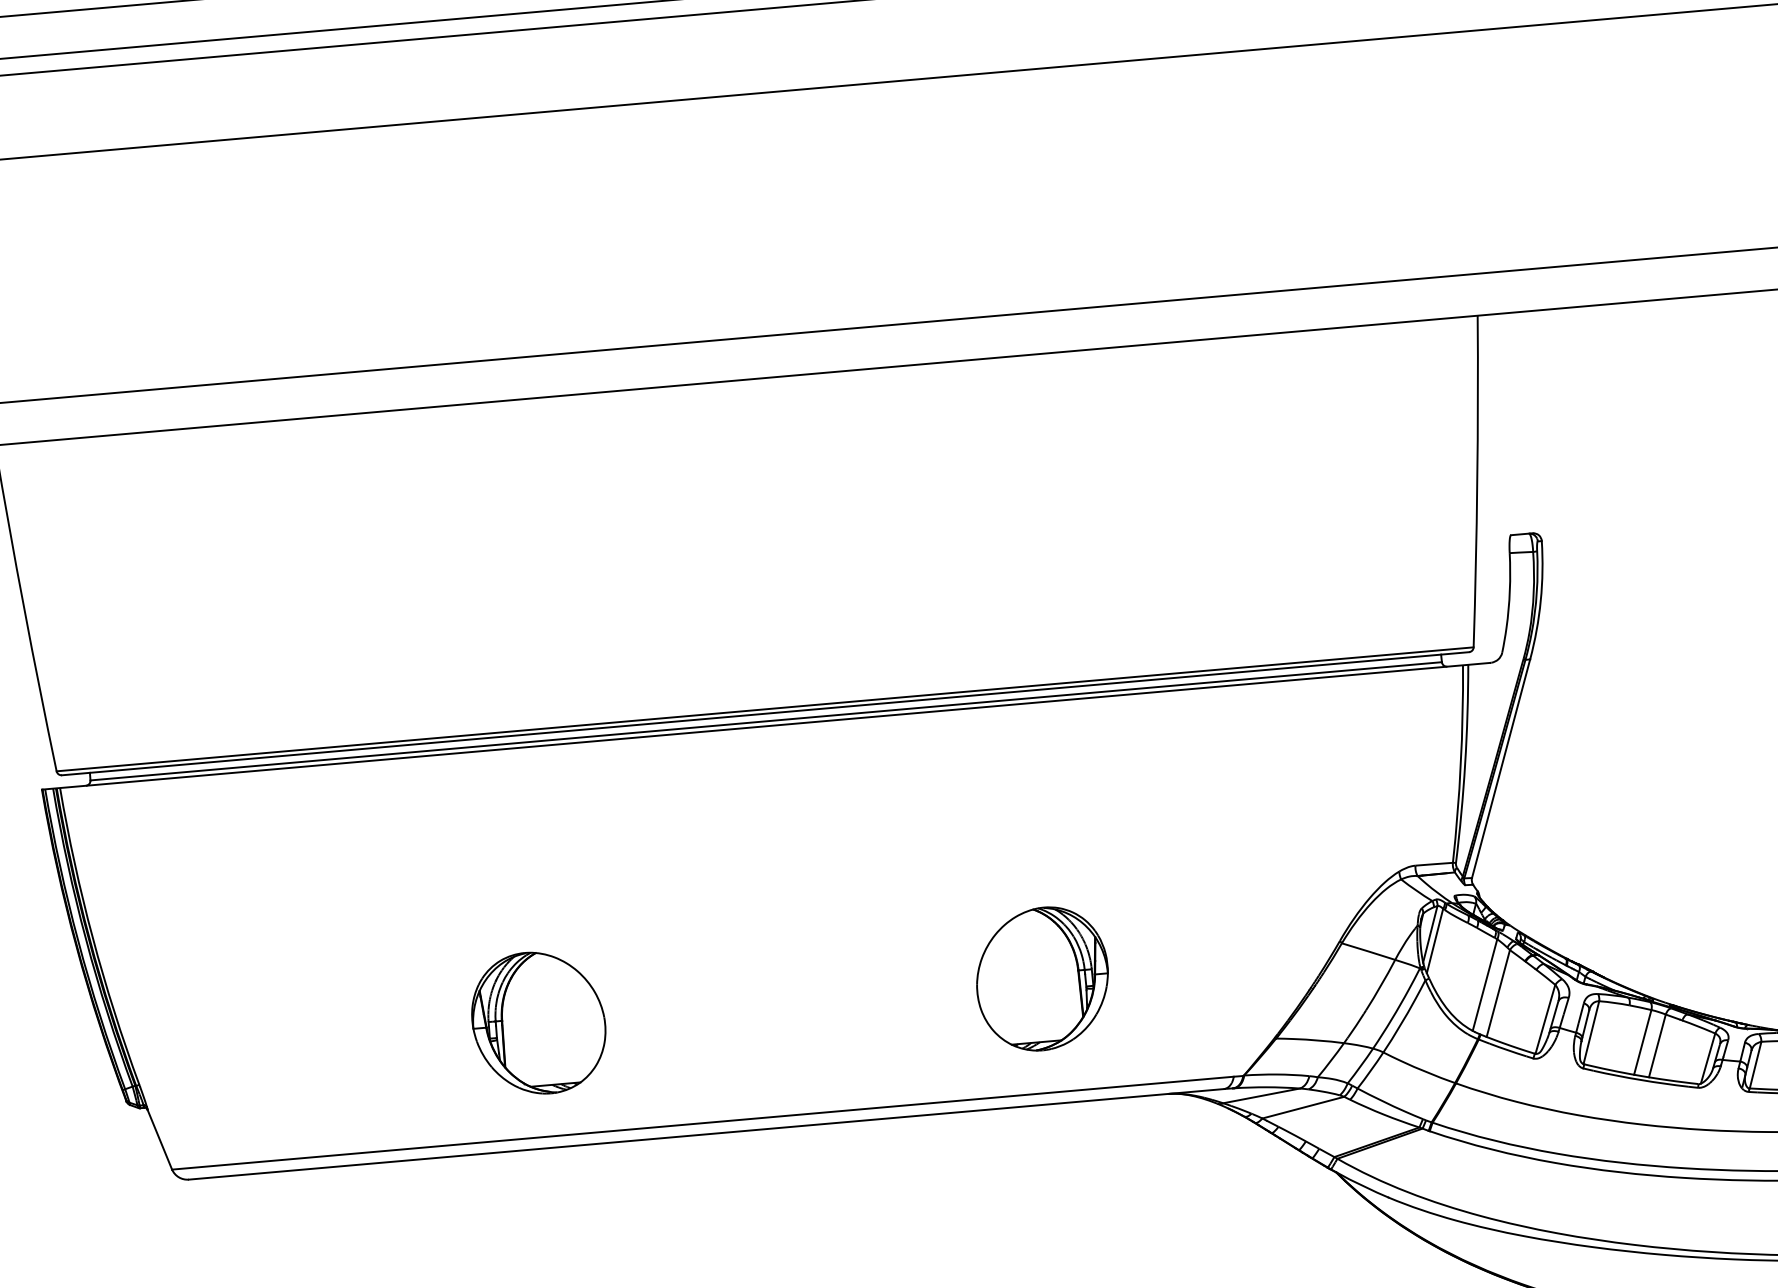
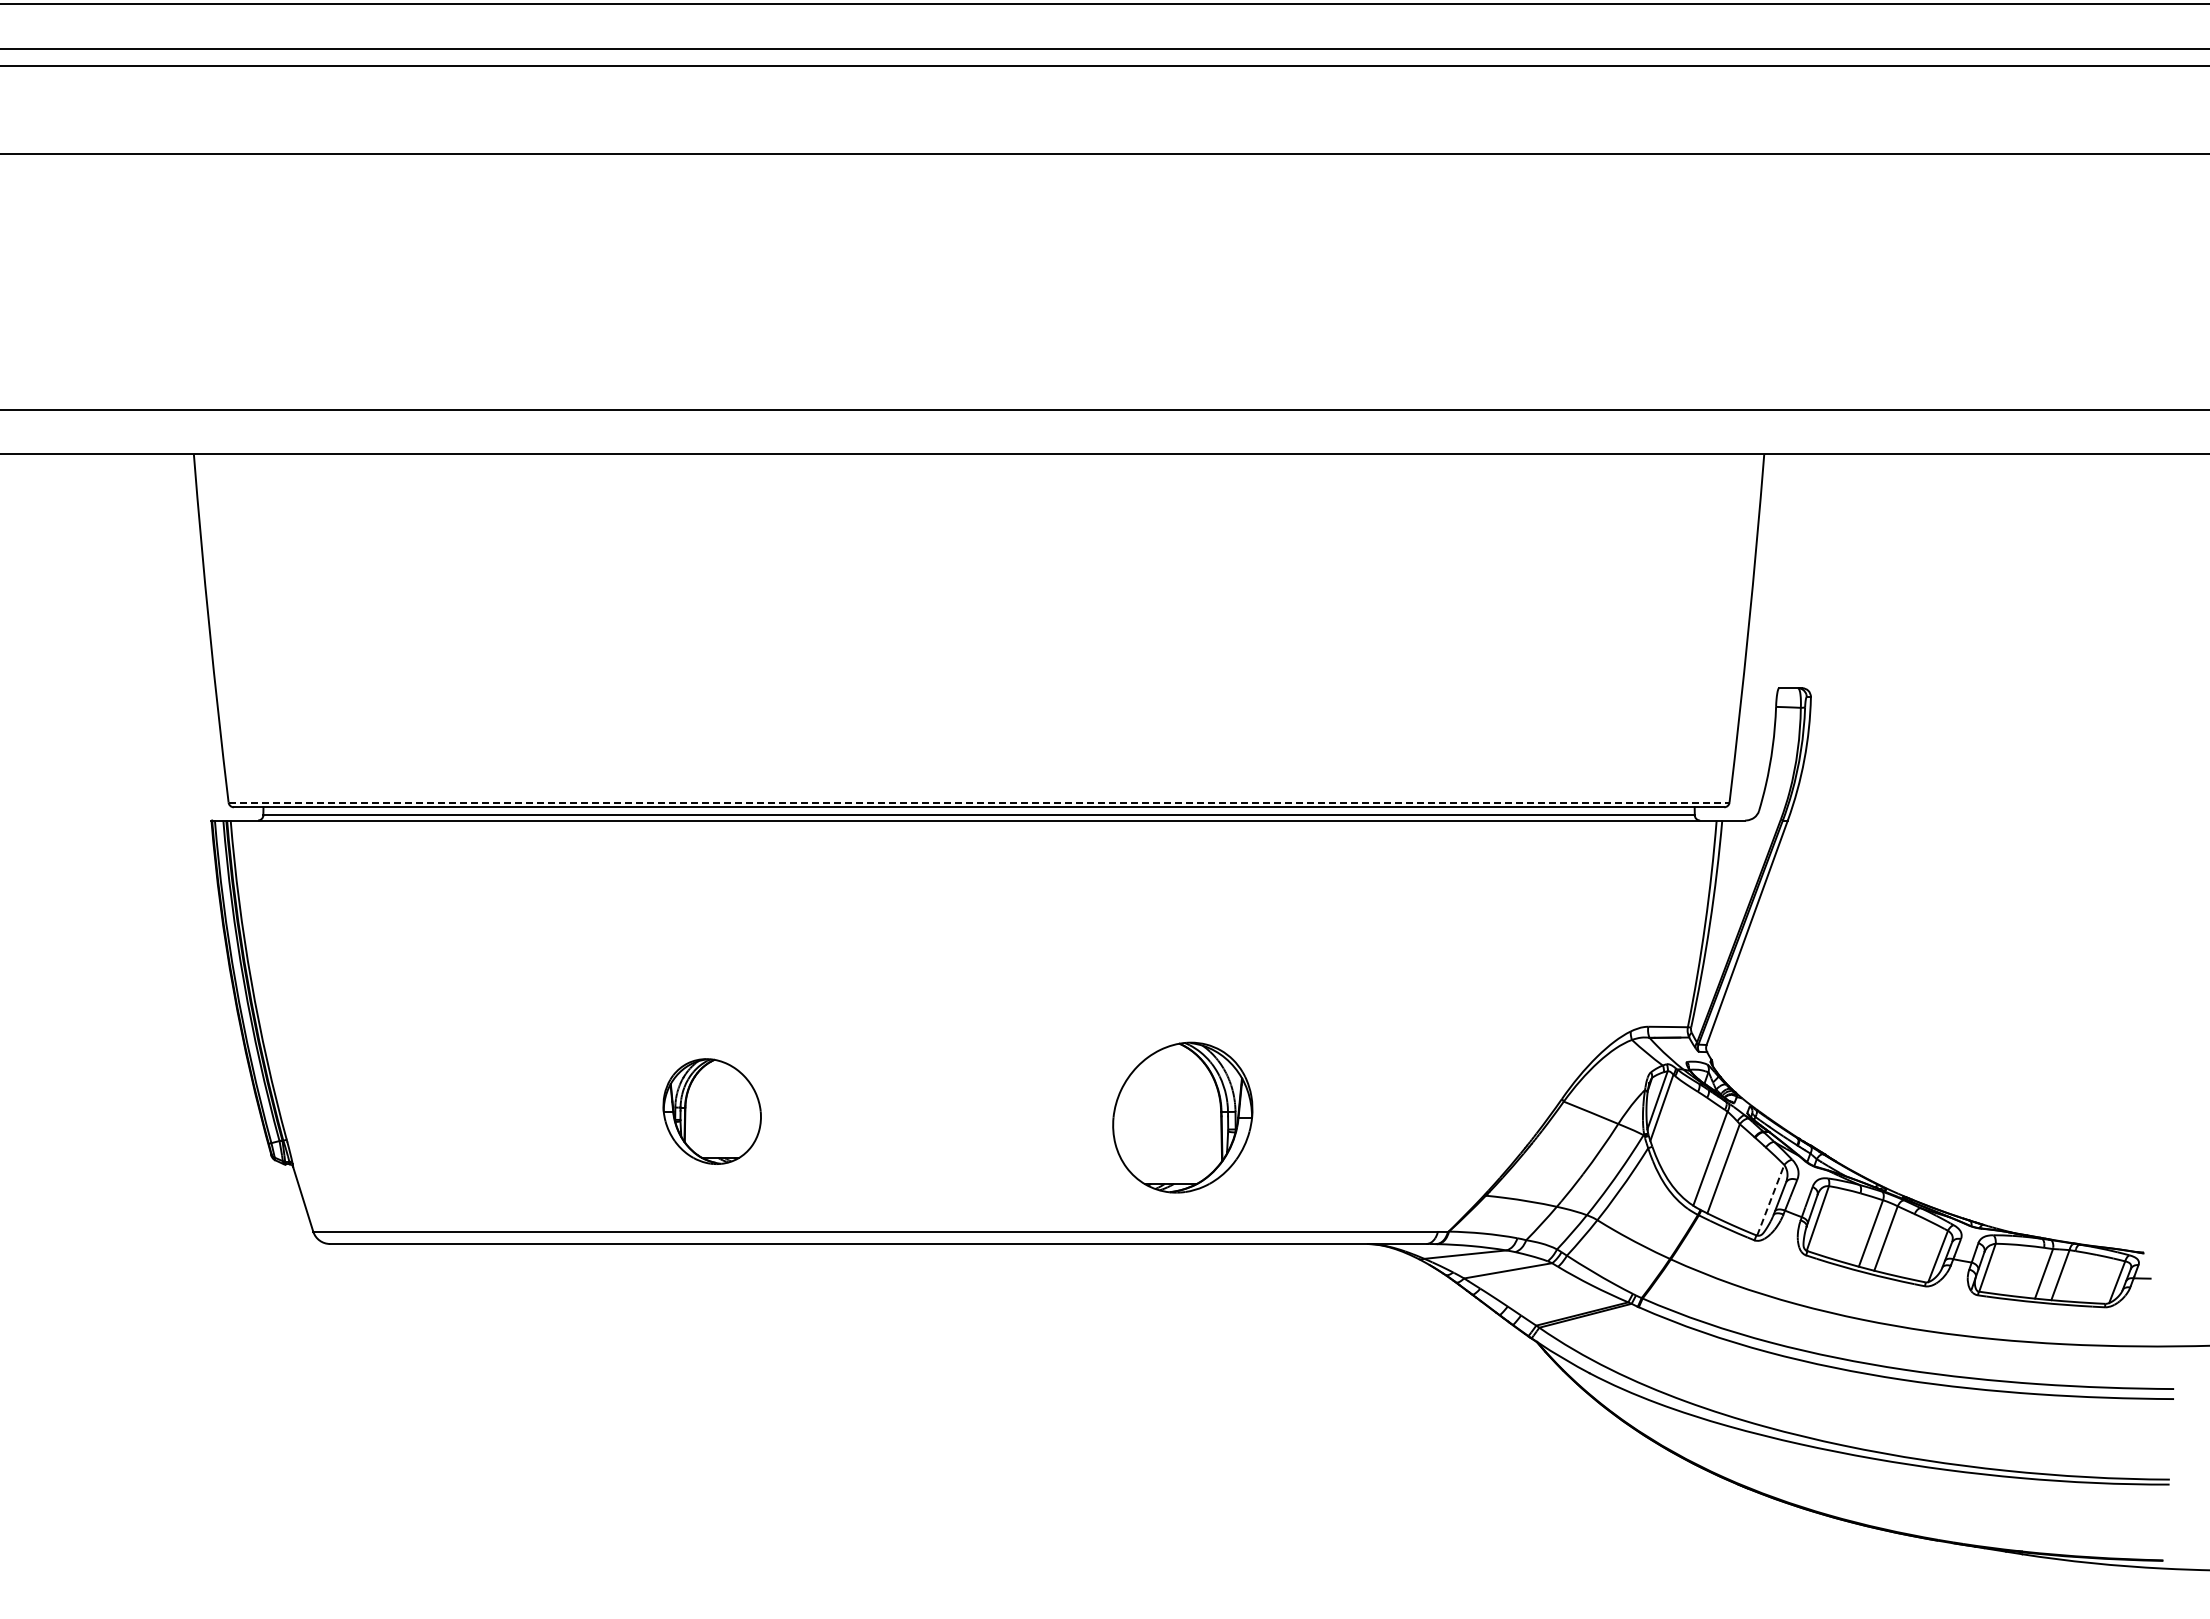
line: (765, 709) -> (979, 802), solid -> dashed
part: (1042, 978) -> (1182, 1117), moved
line: (1545, 1019) -> (1770, 1200), solid -> dashed
part: (538, 1023) -> (711, 1111), size x0.7

